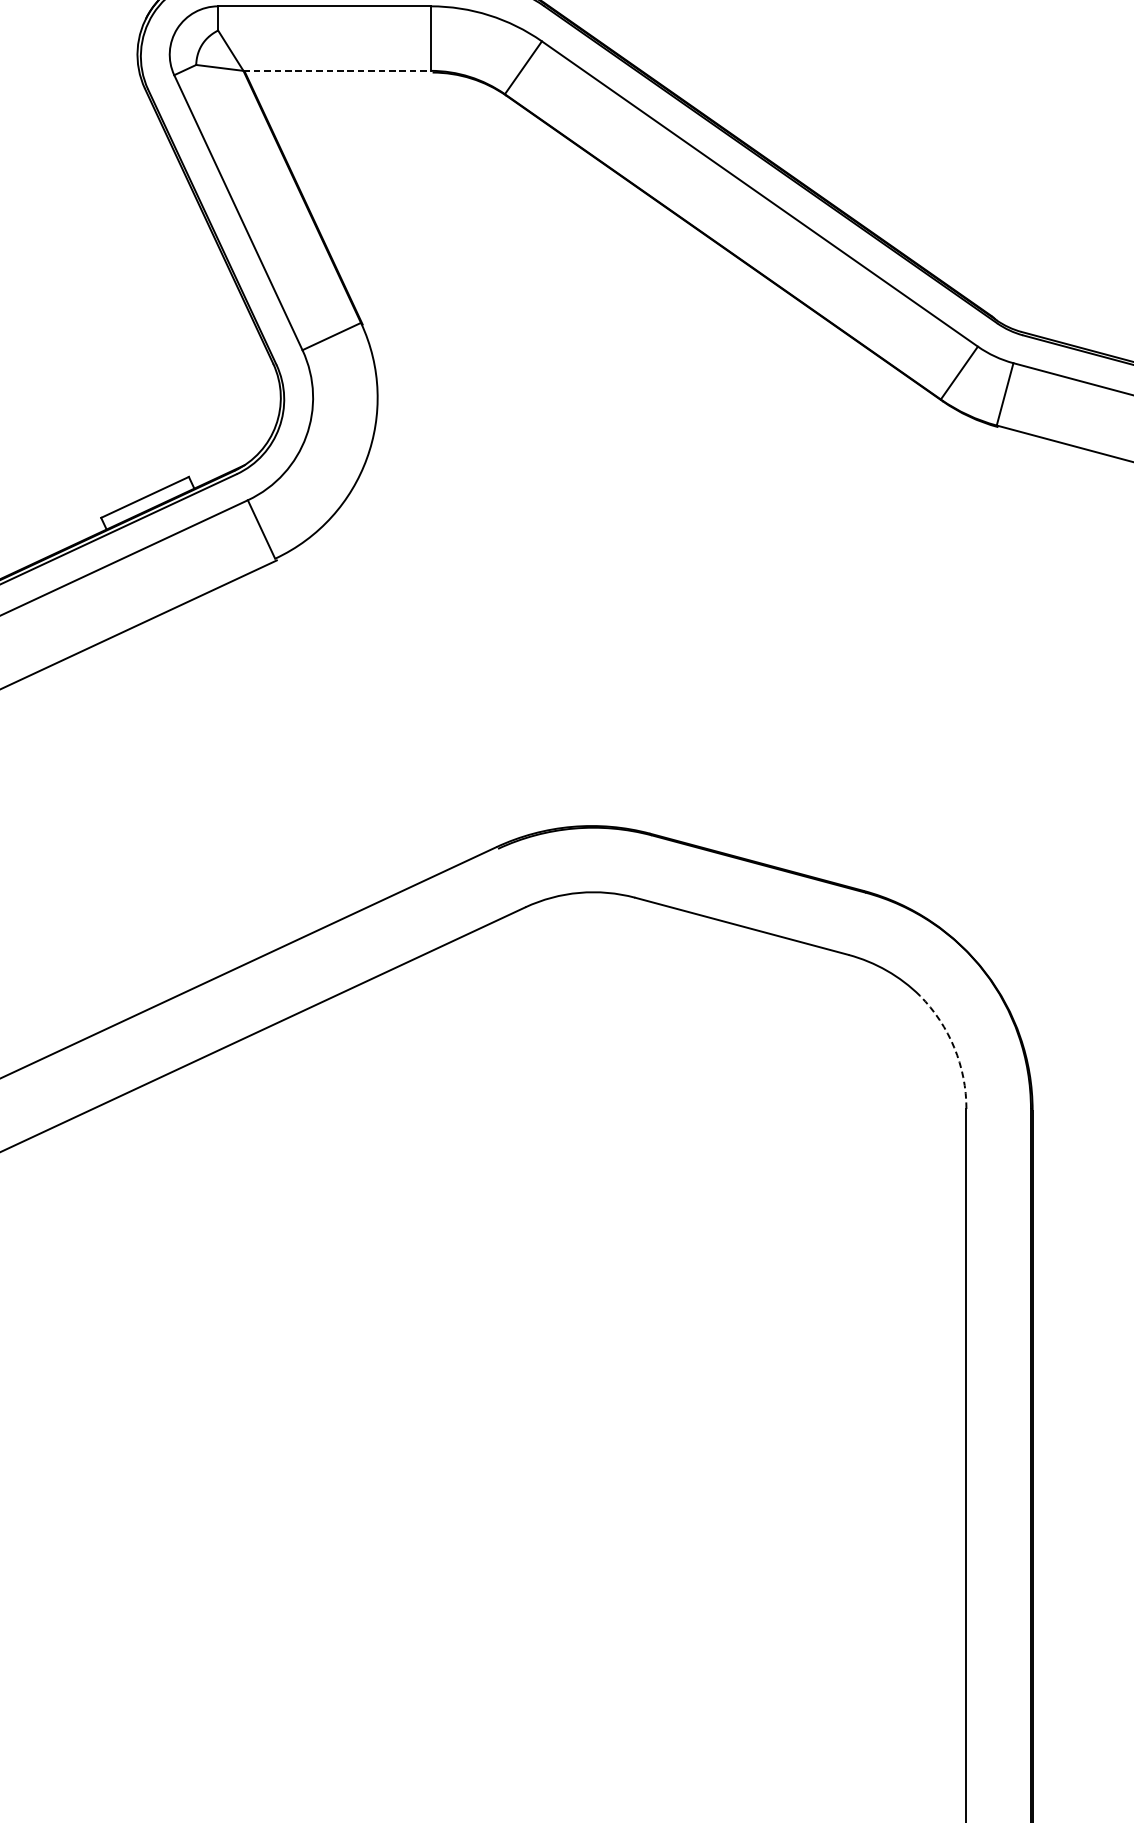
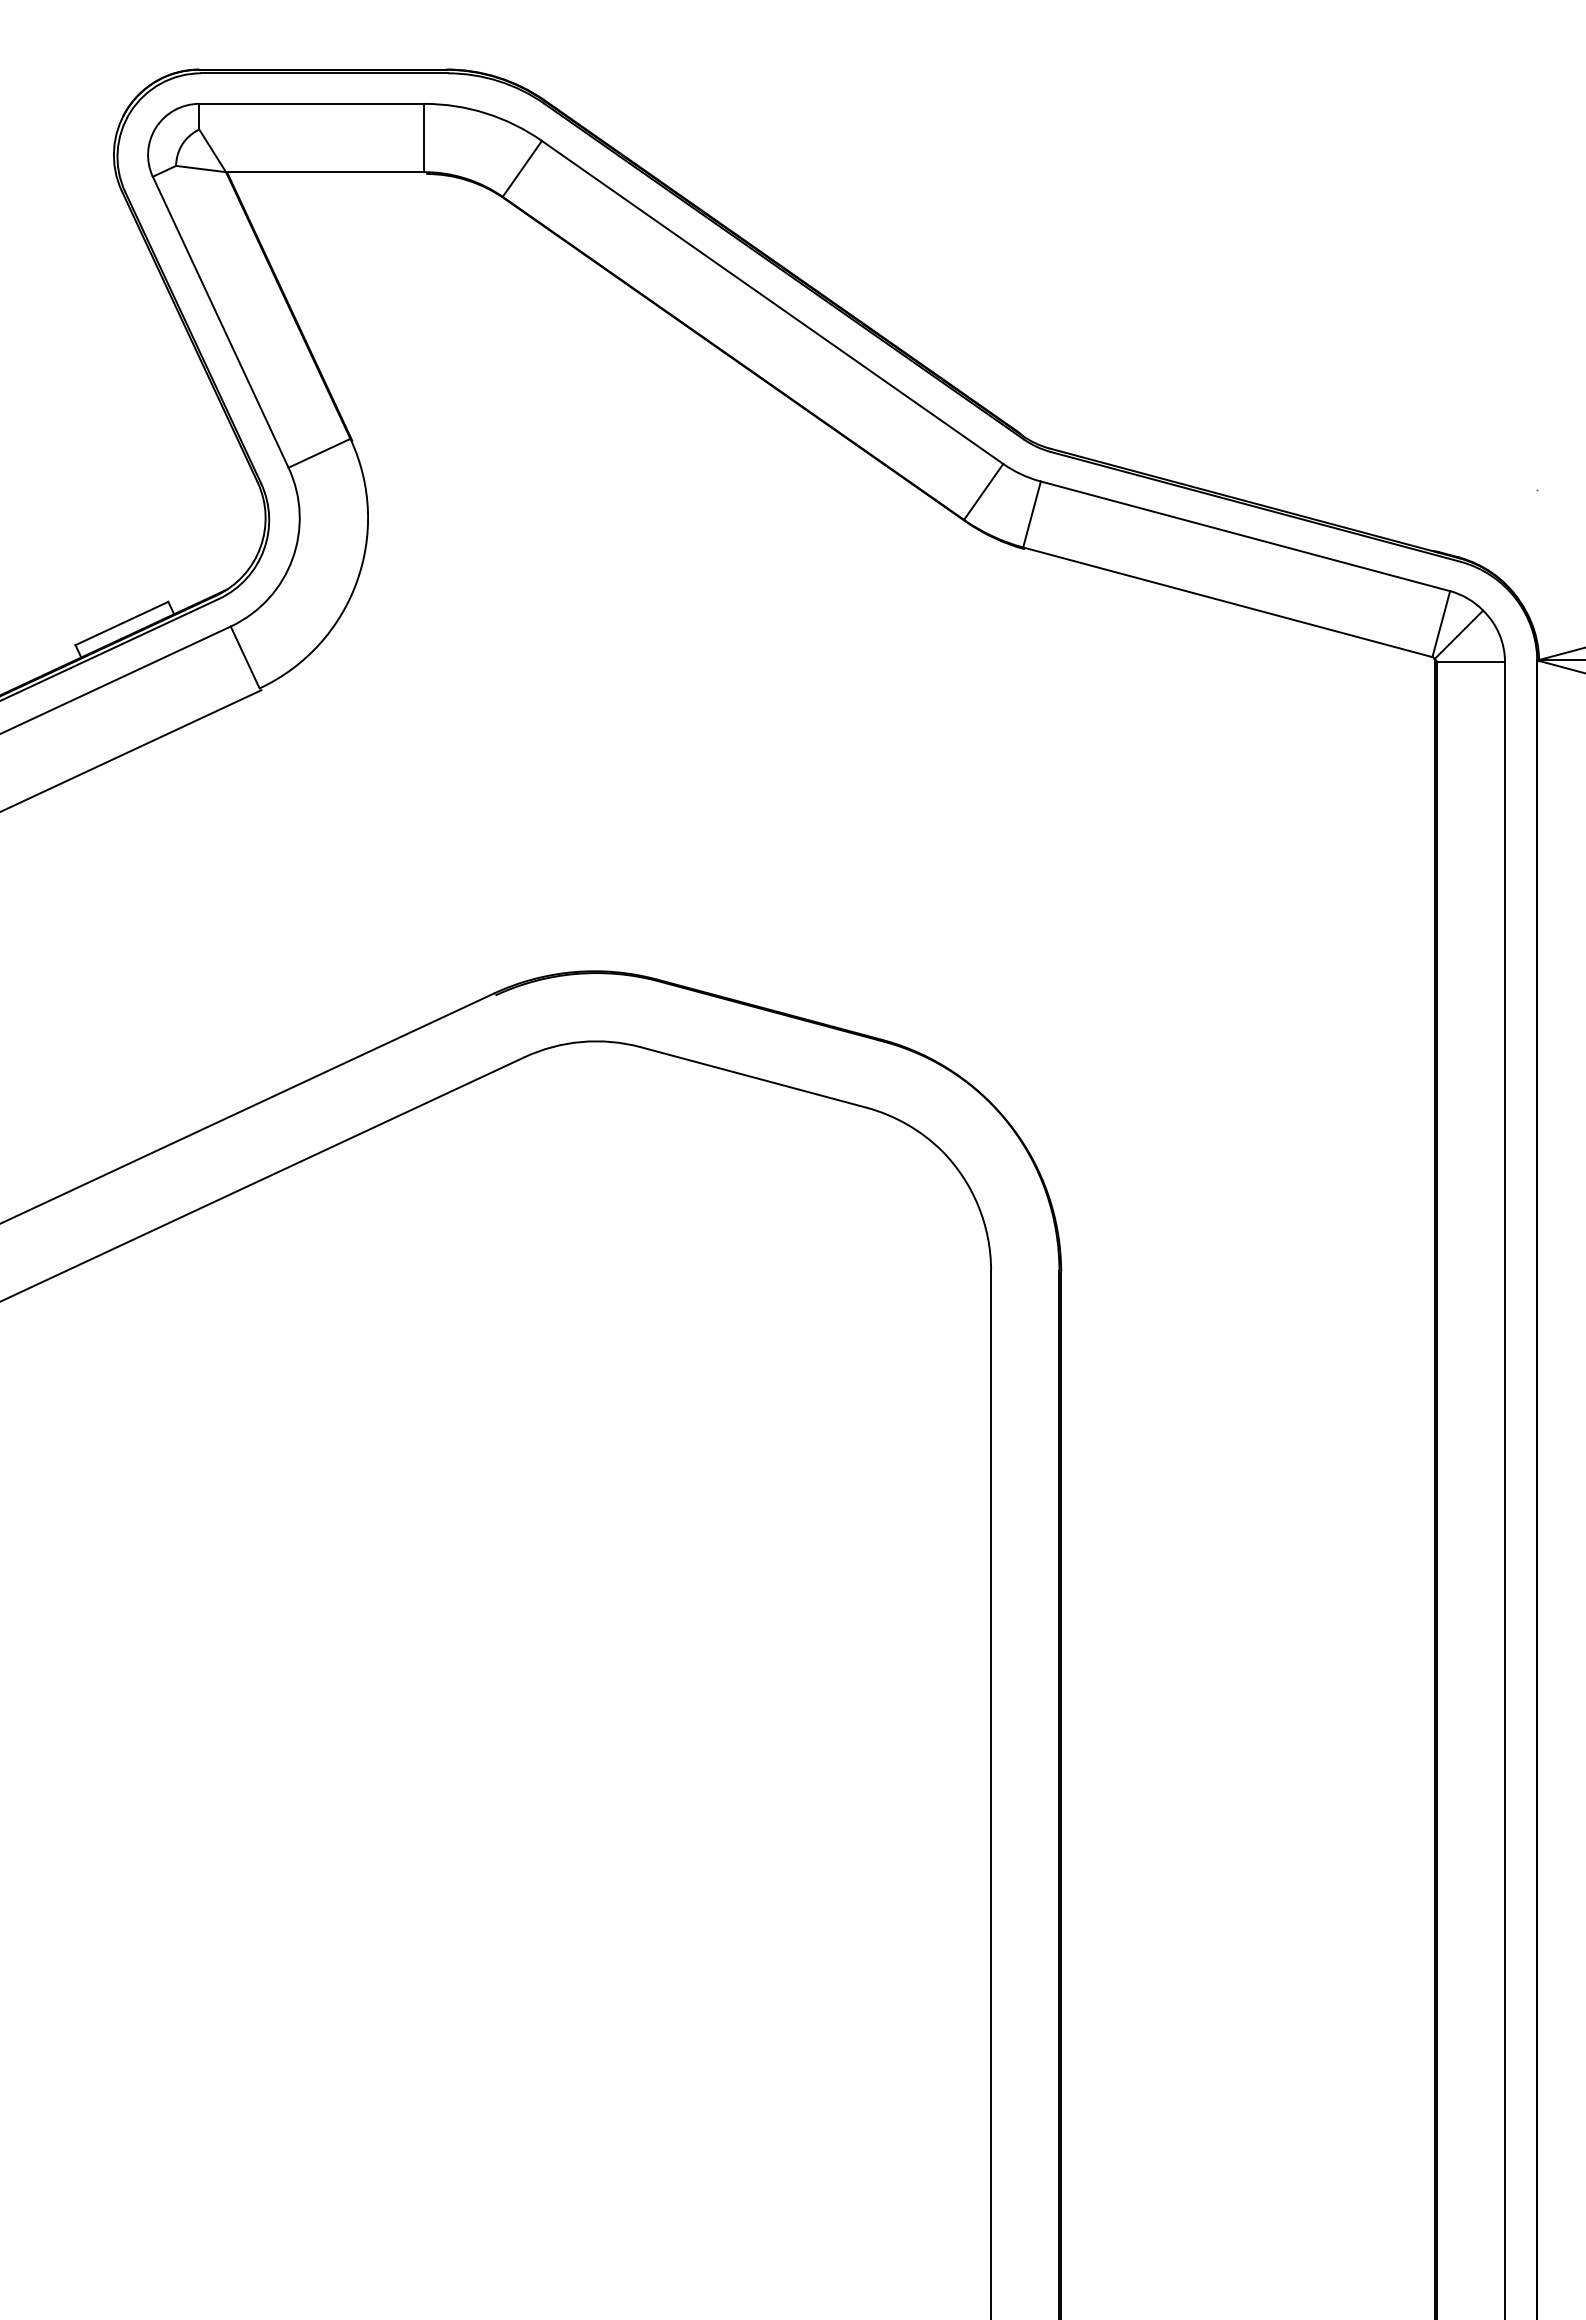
line: (337, 71) -> (325, 172), dashed -> solid
arc: (954, 1048) -> (978, 1206), dashed -> solid

